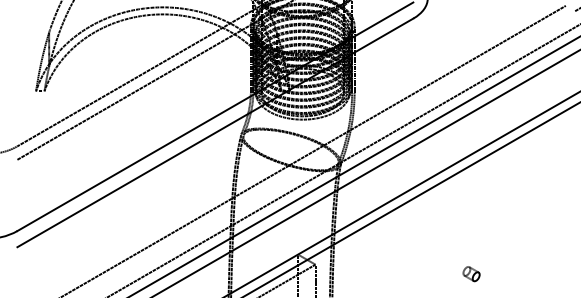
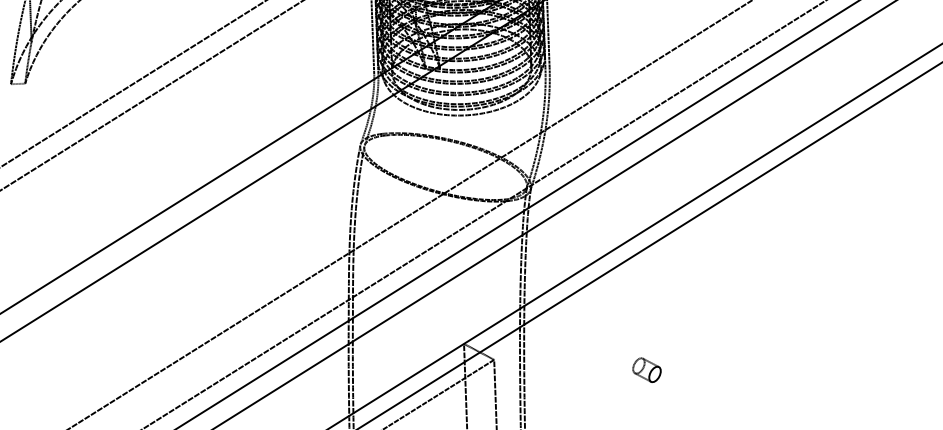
part: (471, 274) -> (646, 370), moved

